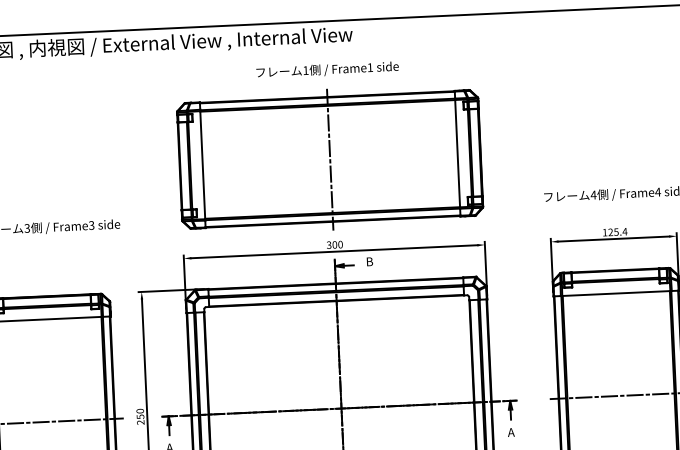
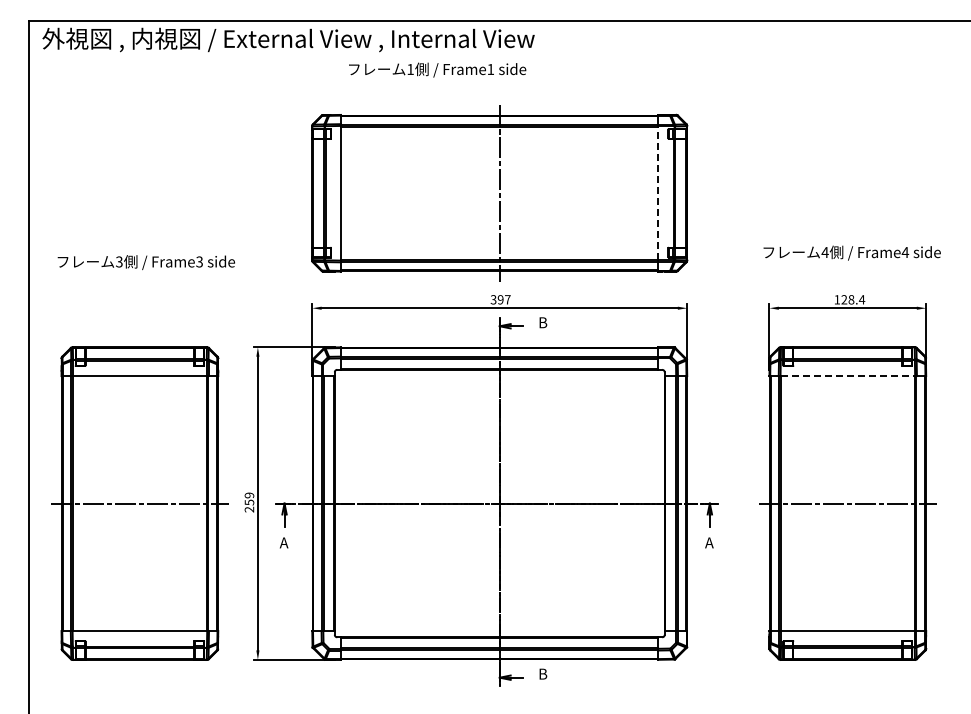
text: (327, 69) -> (437, 69), moved
line: (457, 153) -> (658, 193), solid -> dashed
text: (616, 231) -> (851, 299), 125.4 -> 128.4
text: (337, 244) -> (503, 299), 300 -> 397
line: (616, 293) -> (848, 376), solid -> dashed
text: (140, 411) -> (249, 495), 250 -> 259

